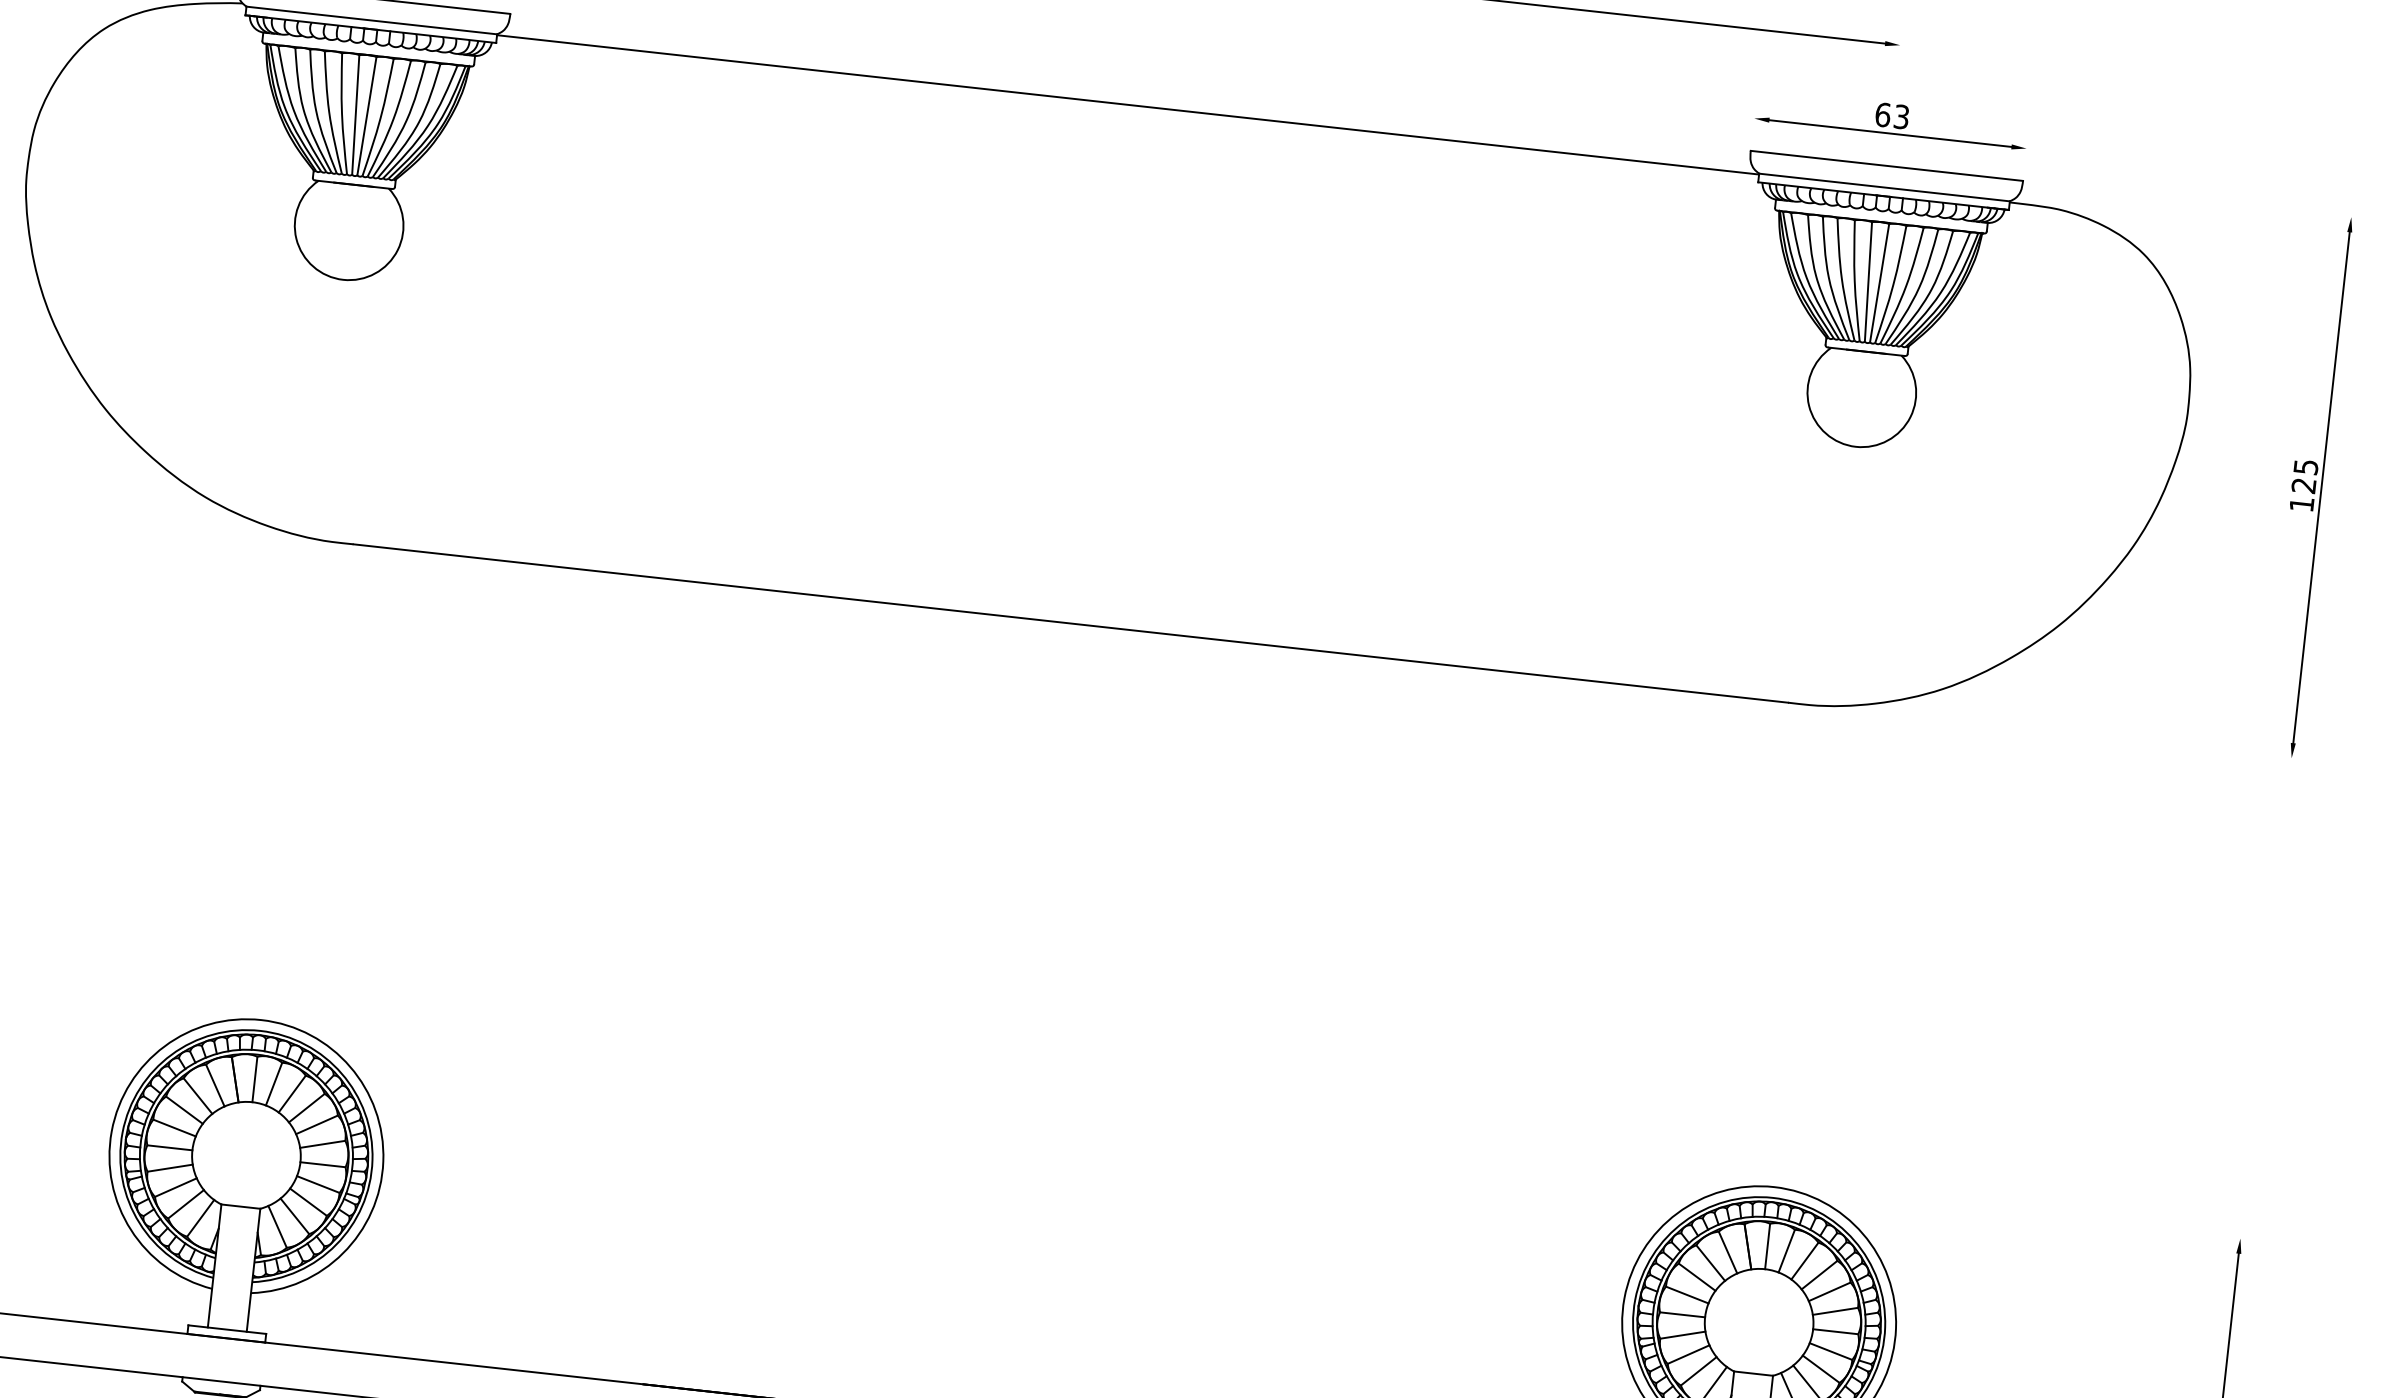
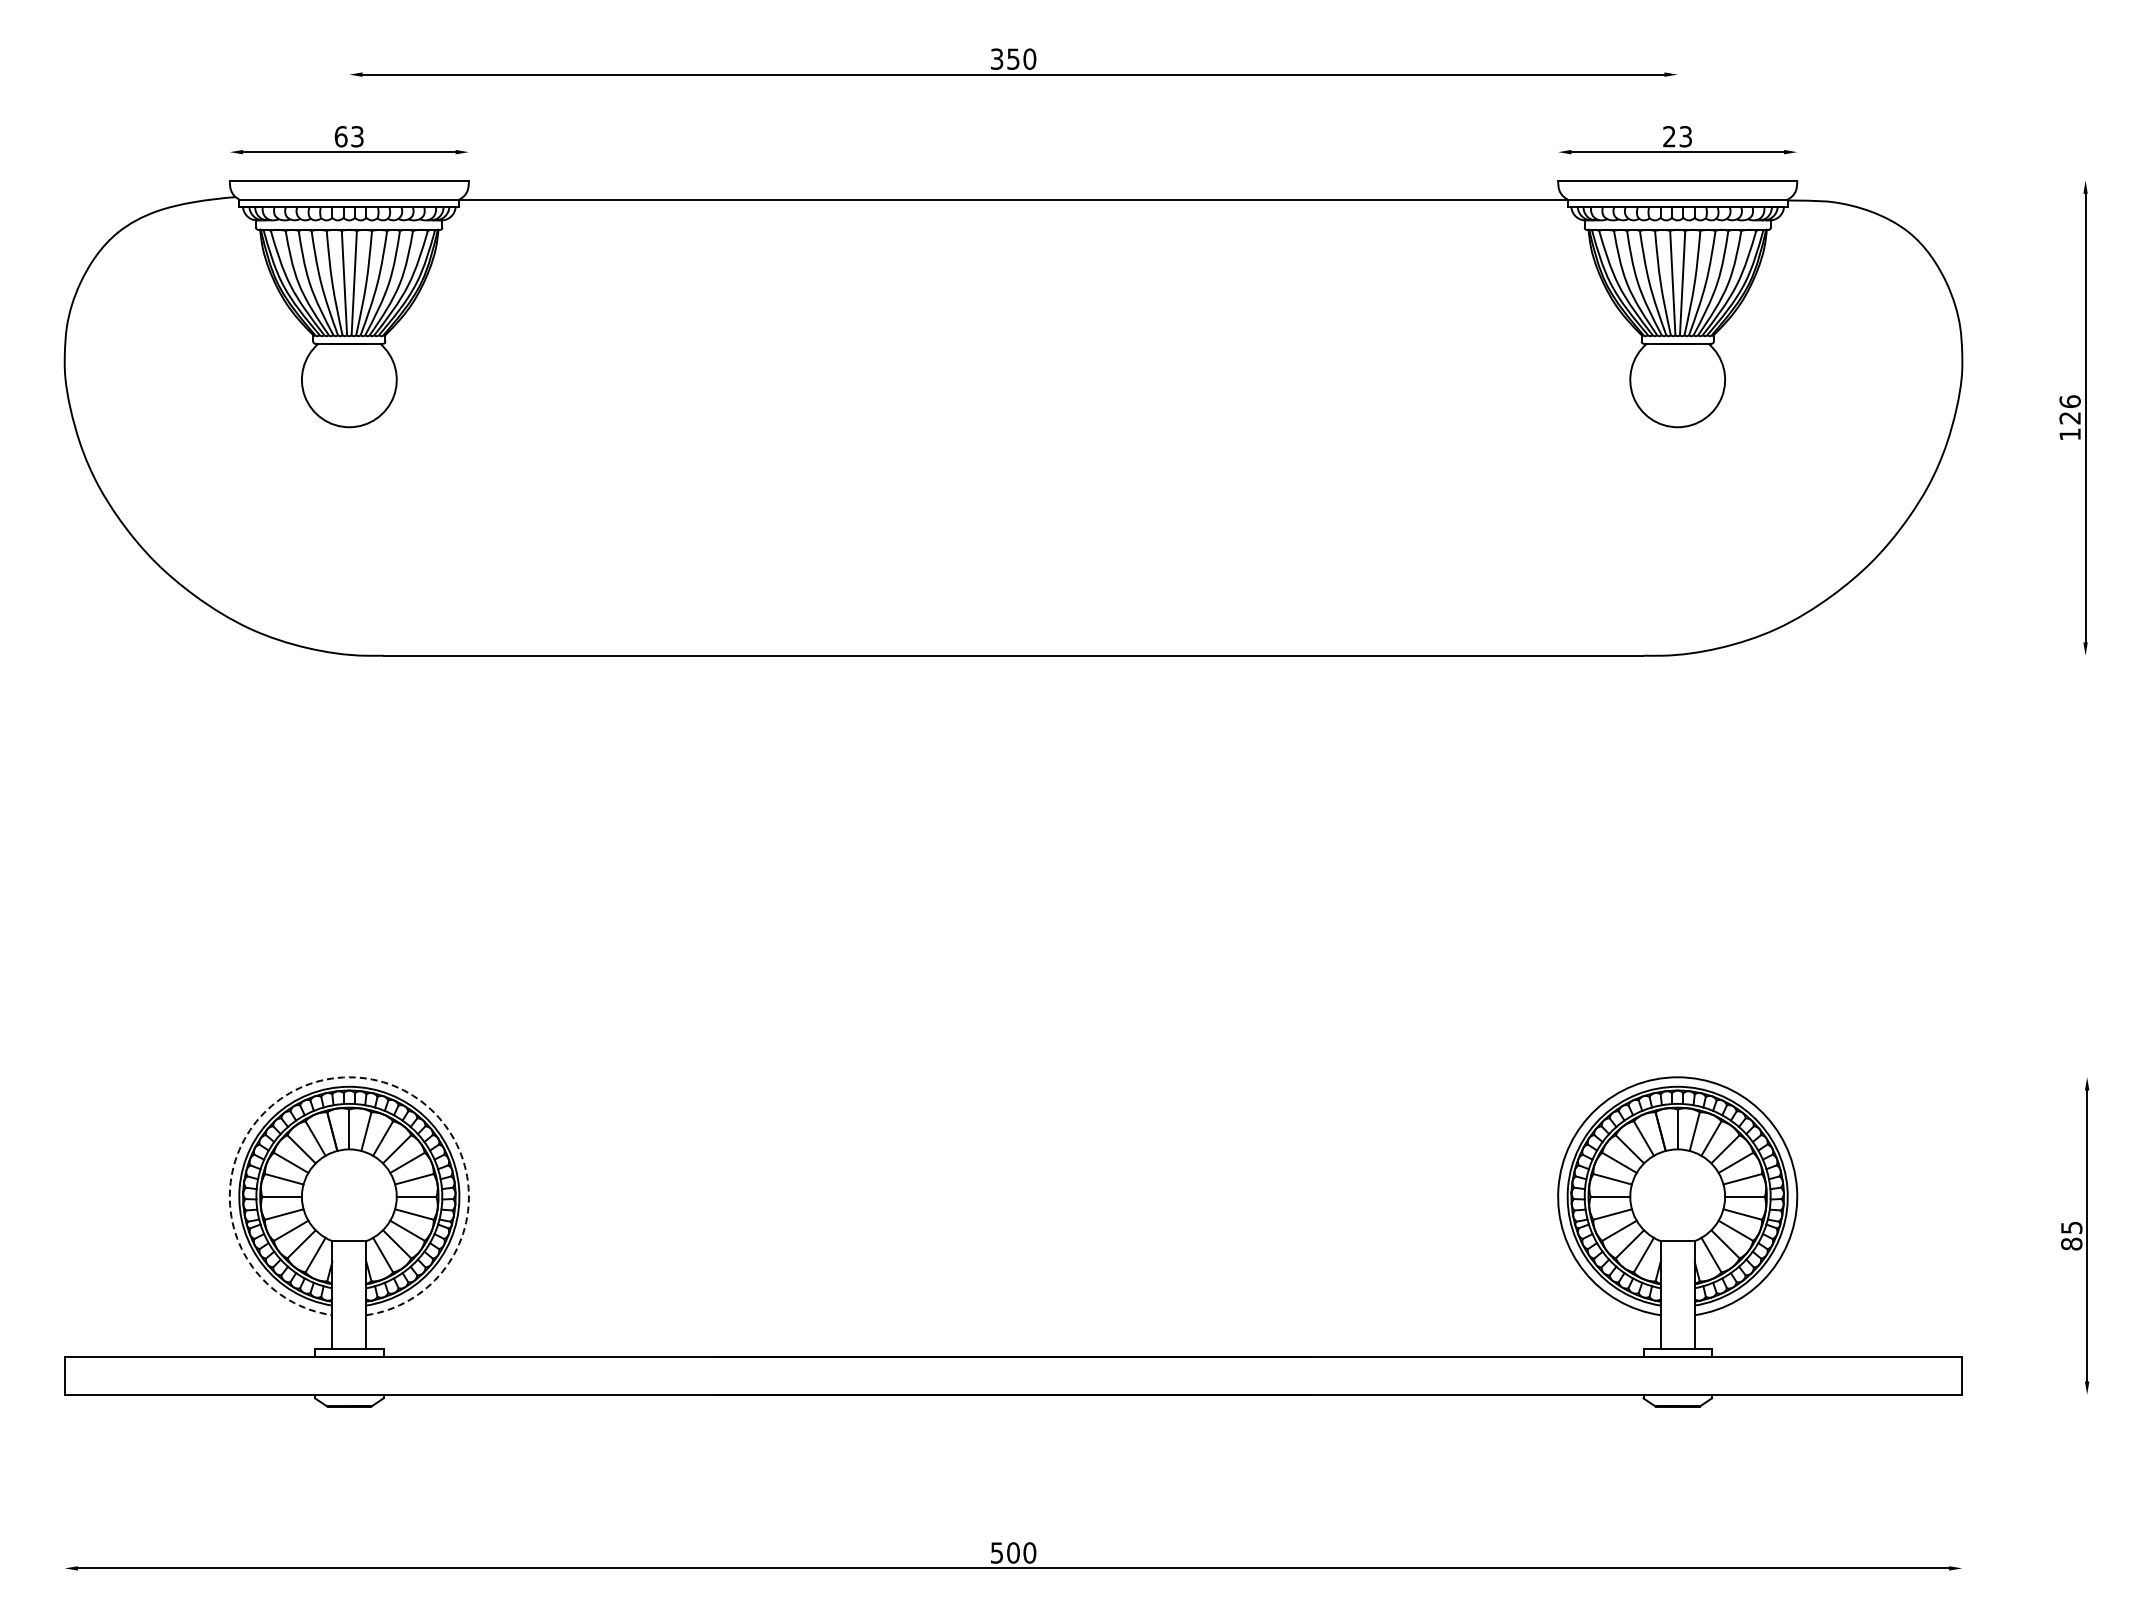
text: (1883, 114) -> (1669, 136), 63 -> 23
text: (2305, 466) -> (2069, 401), 125 -> 126
arc: (261, 1020) -> (349, 1077), solid -> dashed

